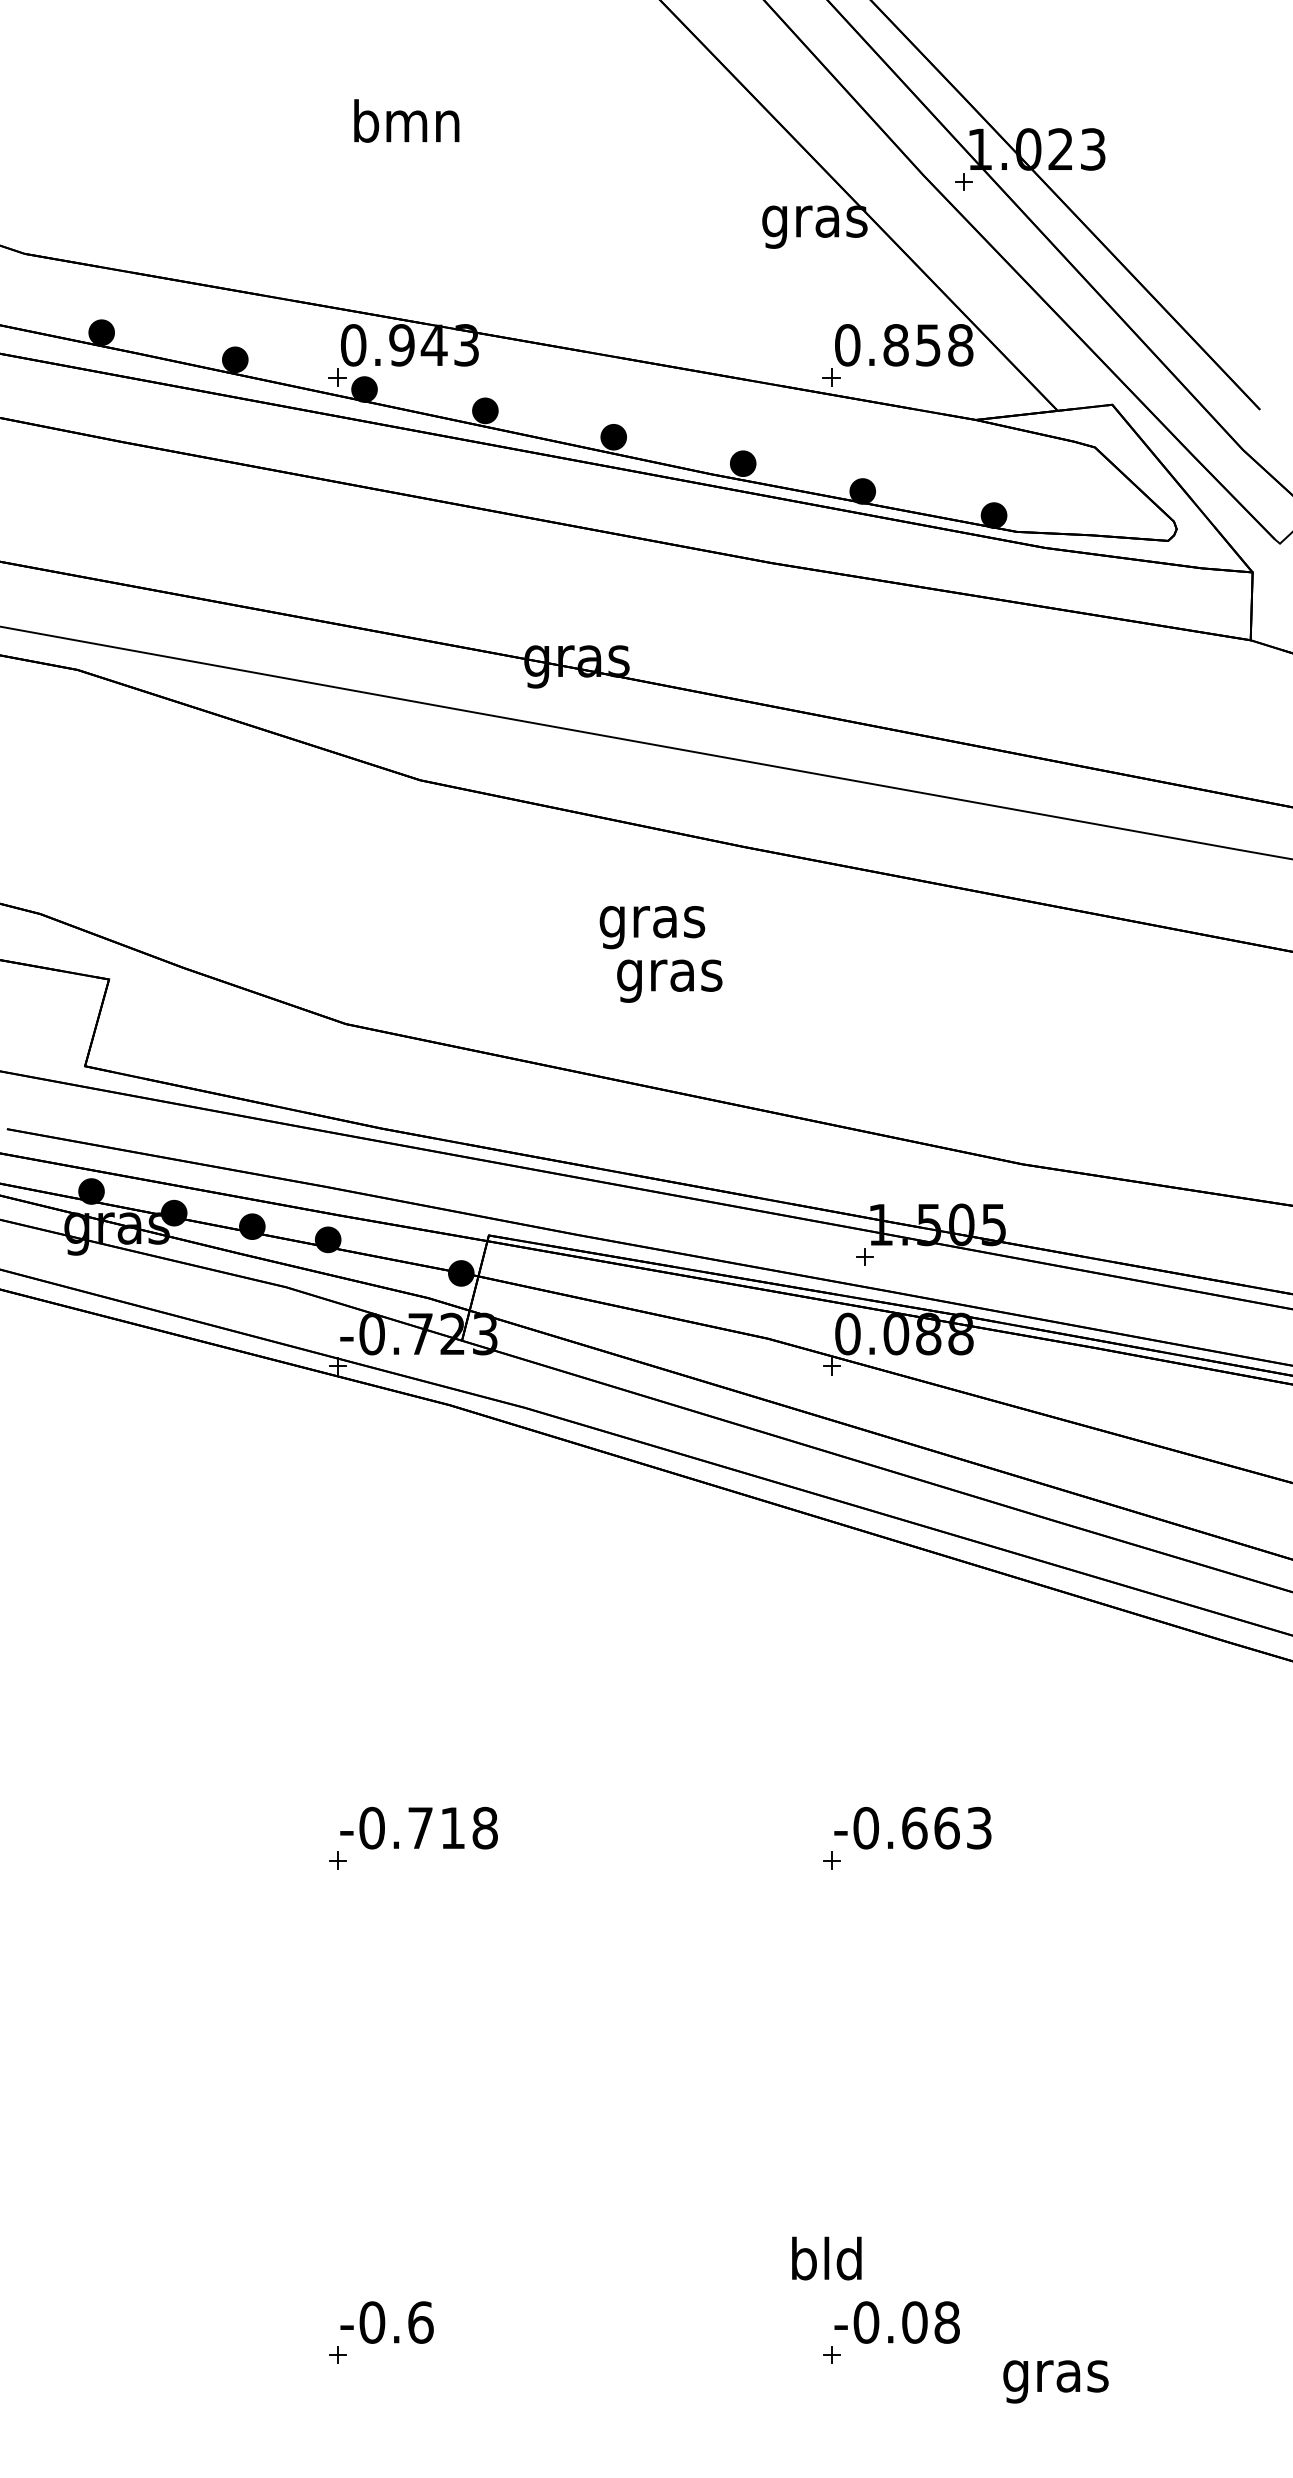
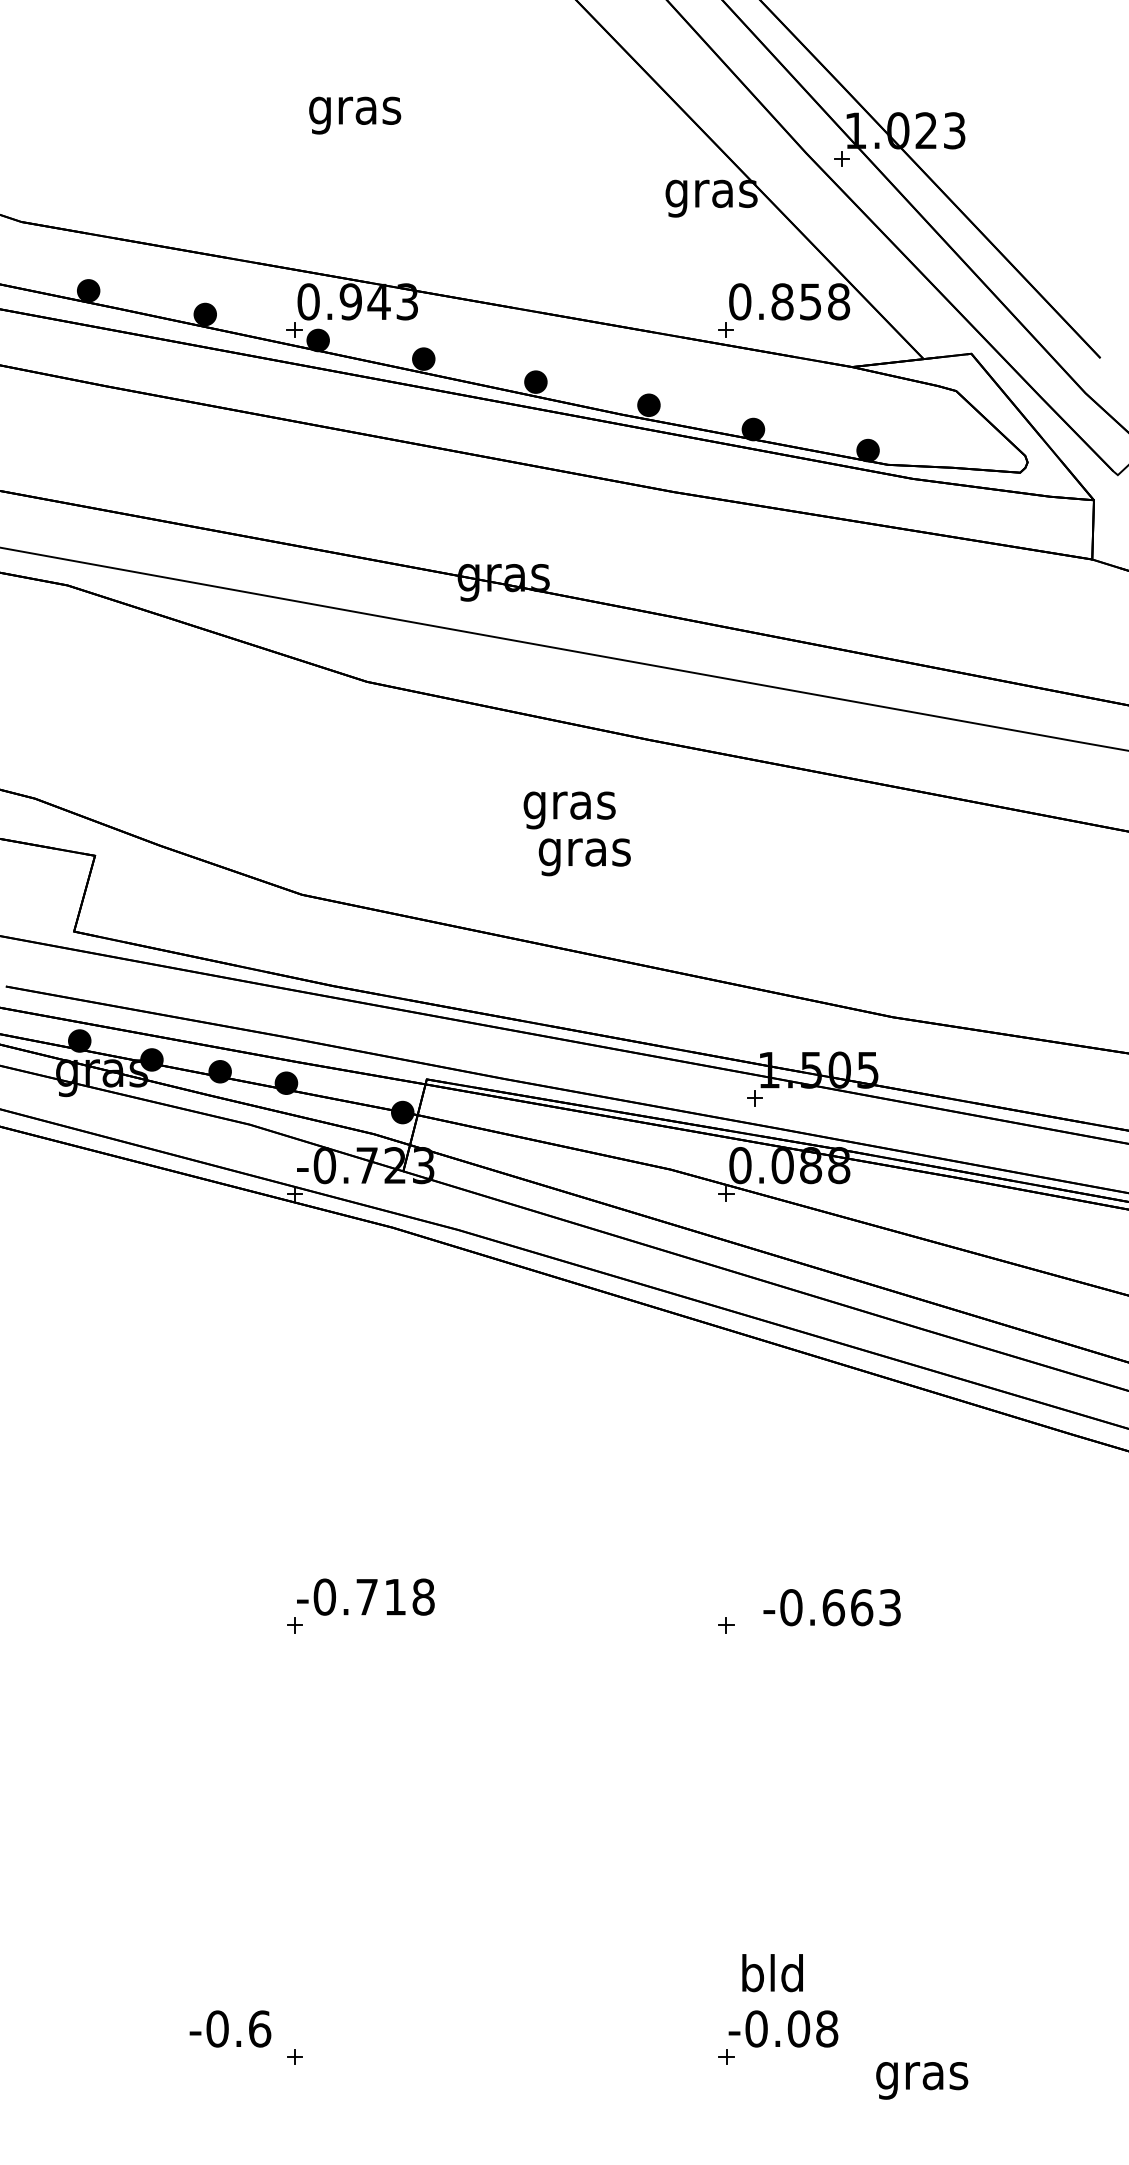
text: (406, 126) -> (354, 110), bmn -> gras
text: (912, 1828) -> (831, 1607), moved
text: (826, 2258) -> (772, 1973), moved
text: (386, 2322) -> (229, 2028), moved

